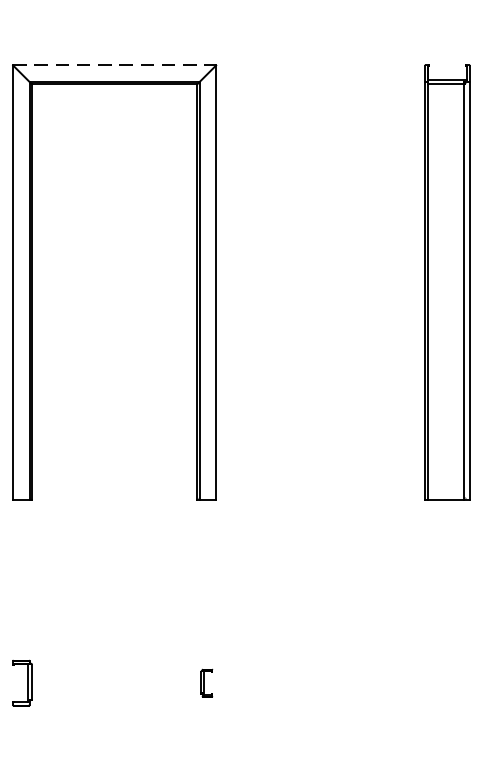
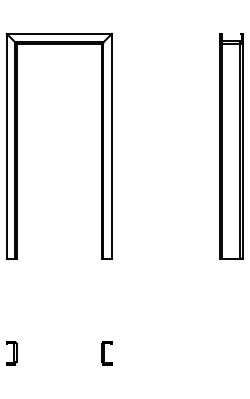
line: (114, 64) -> (59, 33), dashed -> solid
part: (205, 683) -> (106, 353), size x1.67

